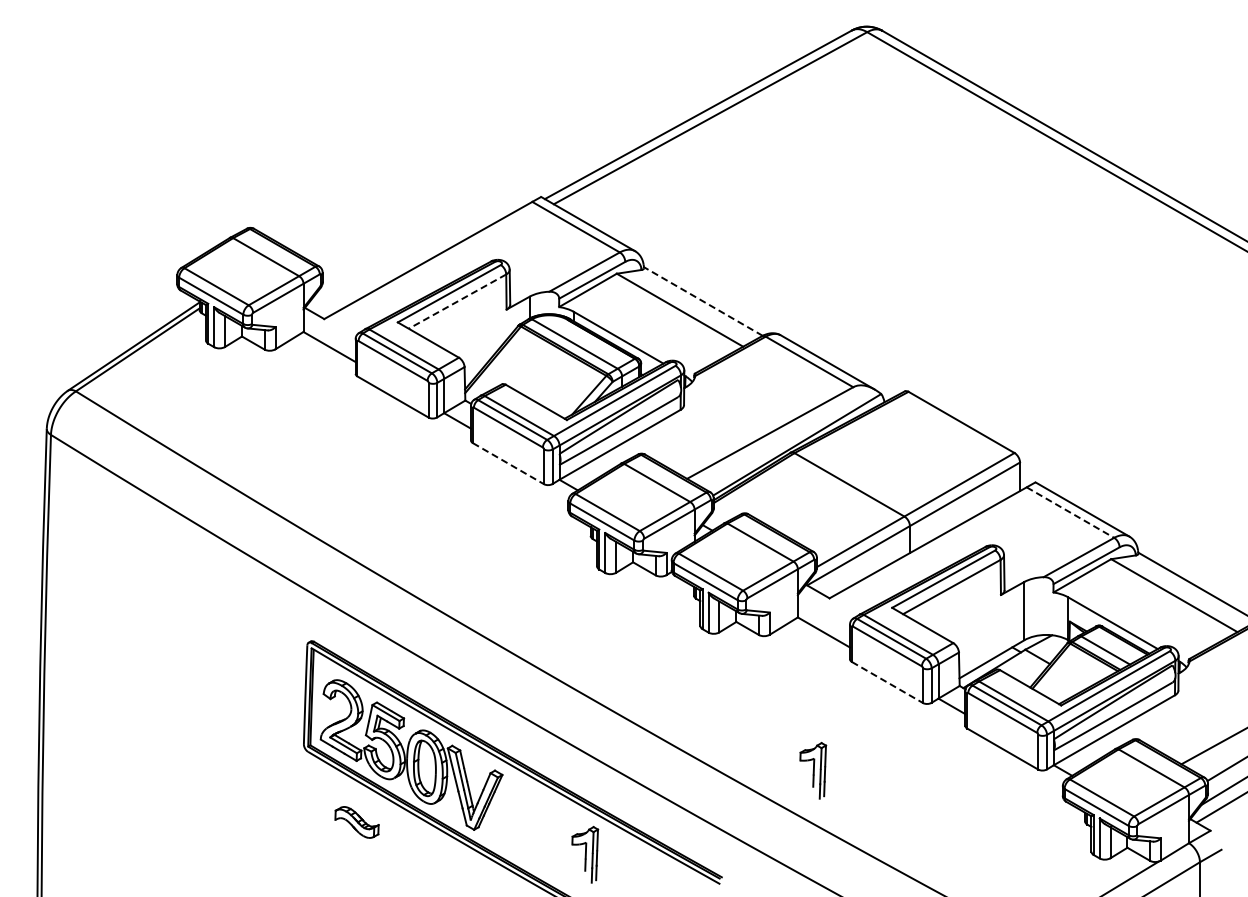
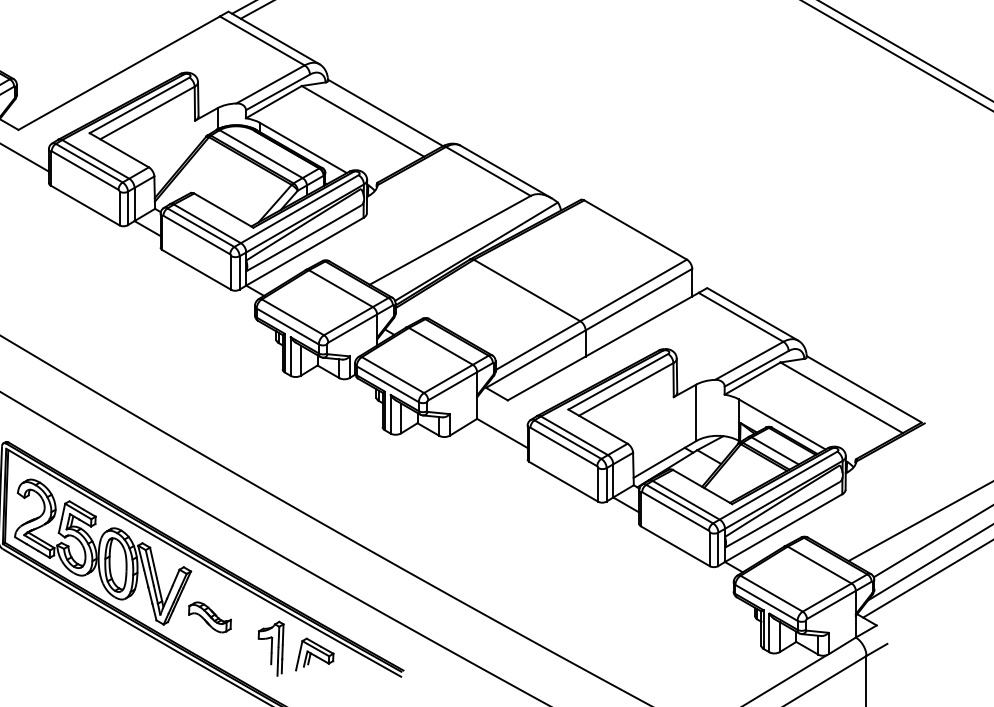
line: (457, 301) -> (147, 112), dashed -> solid
line: (703, 301) -> (385, 112), dashed -> solid
line: (508, 463) -> (196, 269), dashed -> solid
line: (1070, 512) -> (741, 317), dashed -> solid
line: (887, 682) -> (563, 481), dashed -> solid
part: (813, 770) -> (492, 567), removed
part: (356, 822) -> (209, 617), moved
part: (630, 860) -> (315, 654), added

